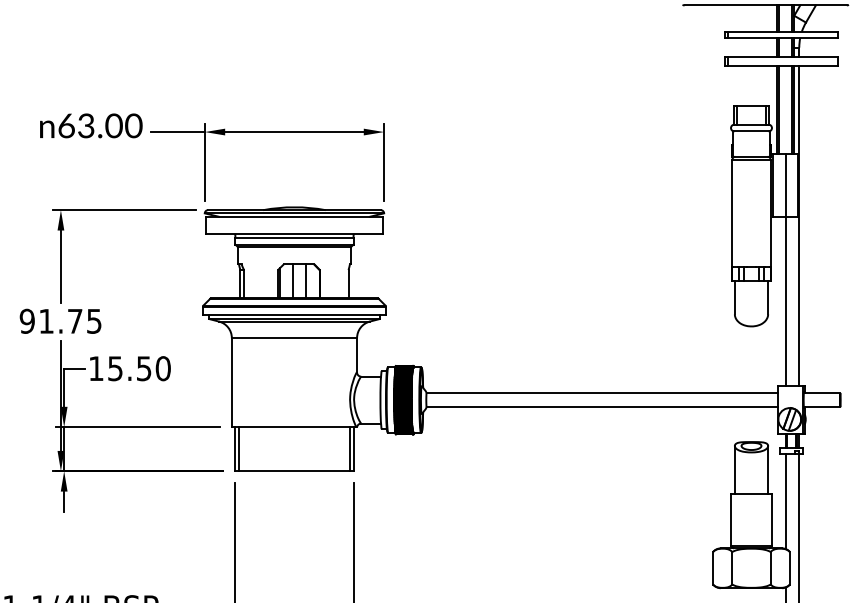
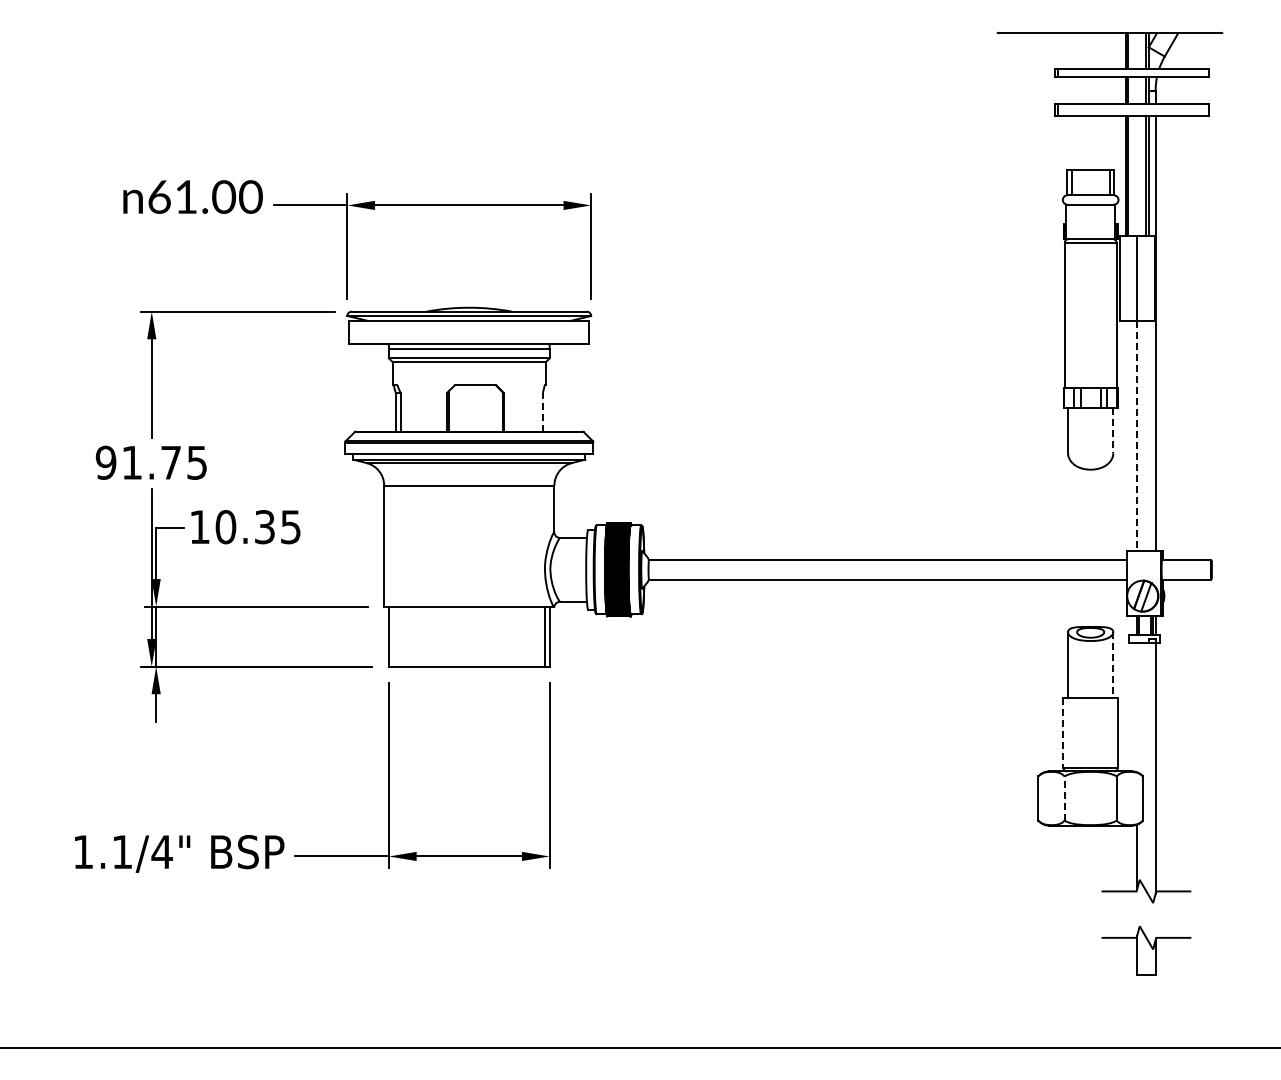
text: (86, 125) -> (186, 196), 63.00 -> 61.00
line: (293, 281) -> (467, 408), removed
line: (305, 281) -> (484, 408), removed
line: (348, 283) -> (542, 411), solid -> dashed
line: (768, 297) -> (1113, 430), solid -> dashed
line: (785, 301) -> (1137, 435), solid -> dashed
text: (139, 368) -> (258, 527), 15.50 -> 10.35
line: (239, 449) -> (394, 636), removed
line: (768, 470) -> (1113, 665), solid -> dashed
line: (785, 501) -> (1137, 707), removed
line: (731, 519) -> (1063, 732), solid -> dashed
line: (732, 568) -> (1064, 798), solid -> dashed

